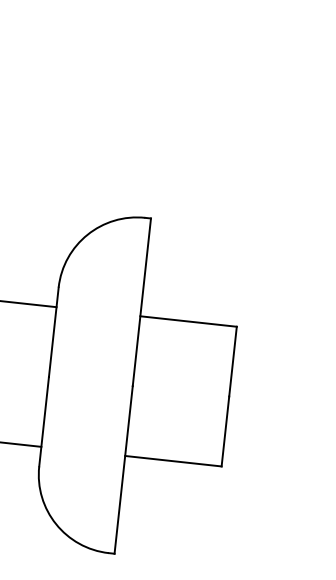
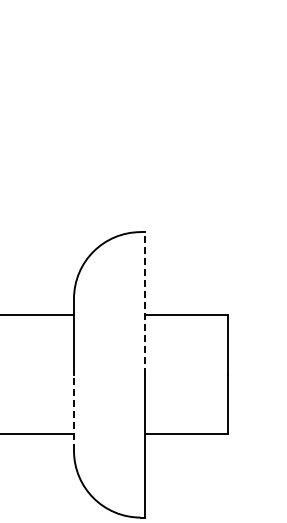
line: (142, 302) -> (145, 303), solid -> dashed
line: (44, 421) -> (74, 412), solid -> dashed

